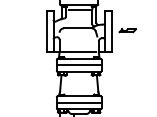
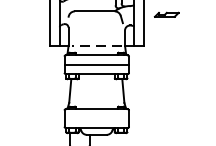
line: (78, 52) -> (95, 46), solid -> dashed
line: (78, 102) -> (95, 118), removed

